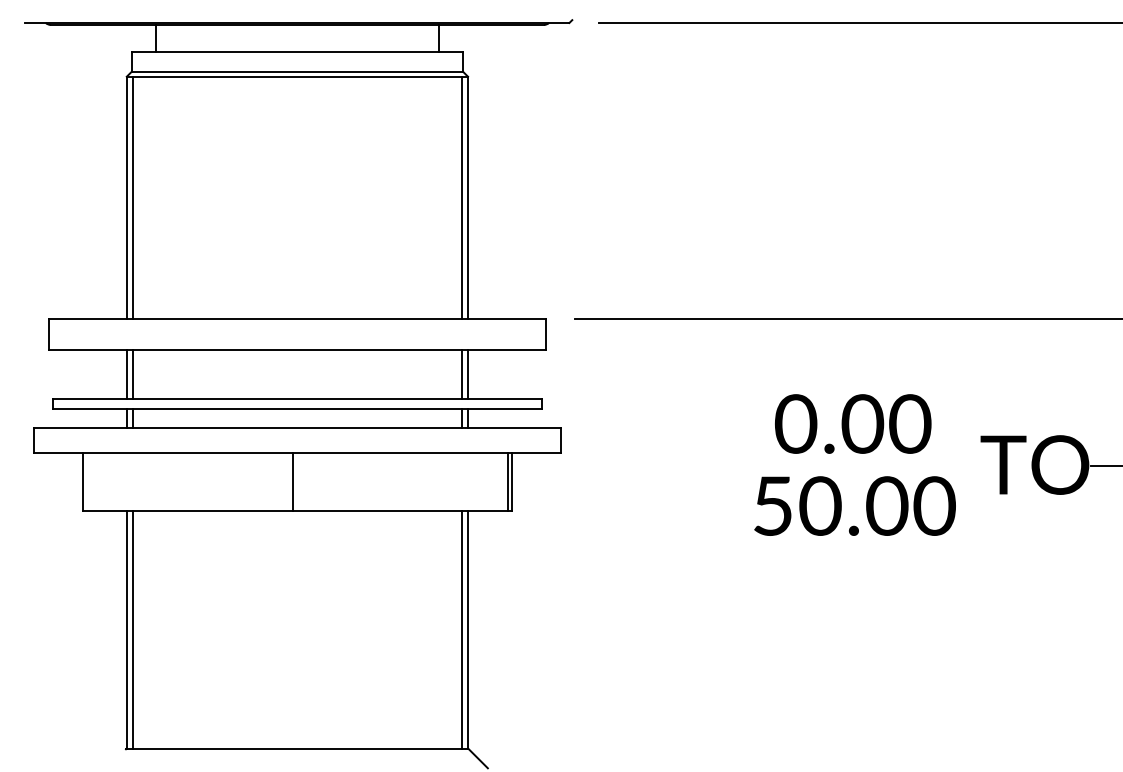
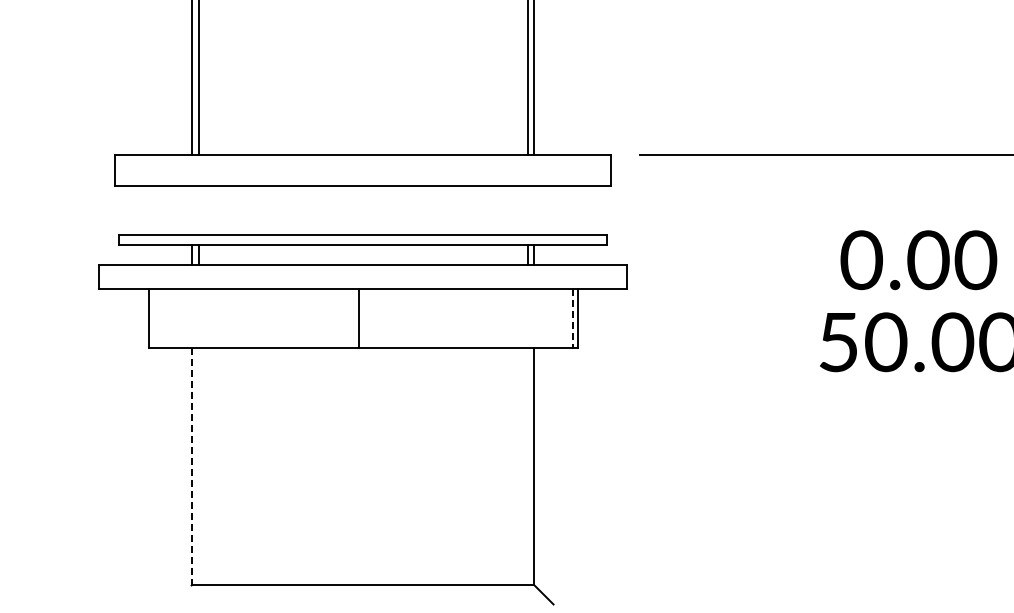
line: (126, 374) -> (192, 210), removed
line: (132, 374) -> (198, 210), removed
line: (461, 374) -> (527, 210), removed
line: (468, 374) -> (534, 210), removed
line: (507, 482) -> (573, 318), solid -> dashed
line: (132, 629) -> (198, 465), removed
line: (461, 629) -> (527, 465), removed
line: (126, 630) -> (192, 466), solid -> dashed

